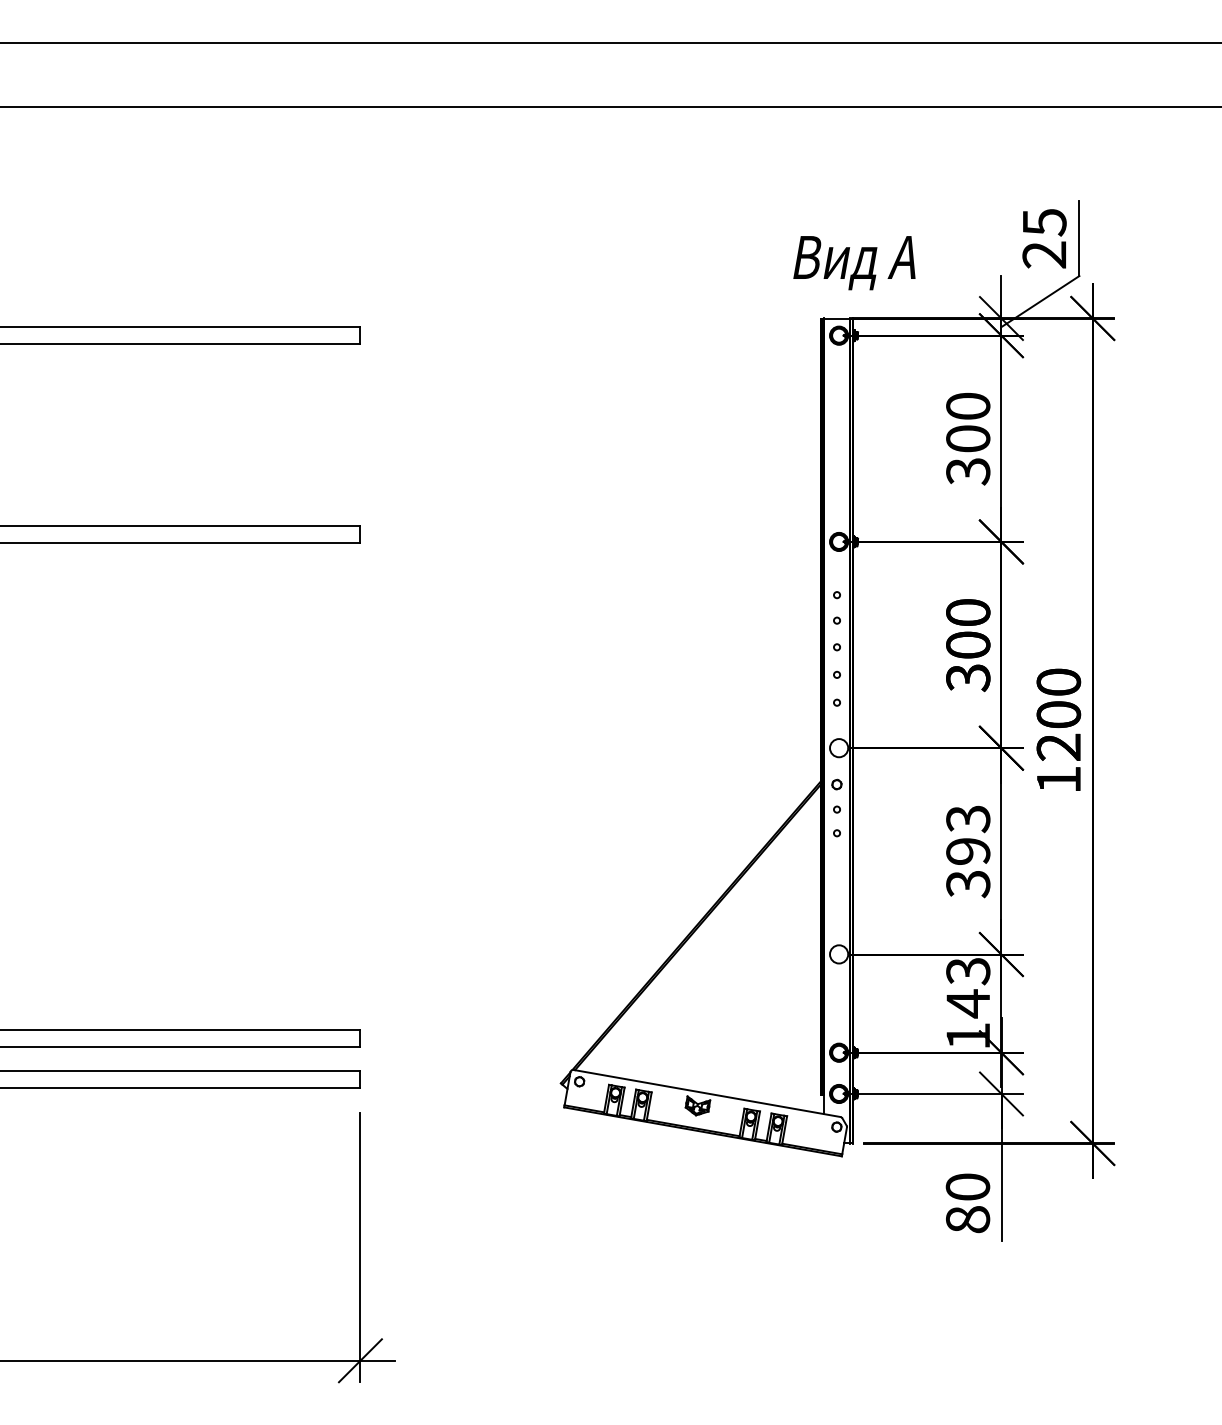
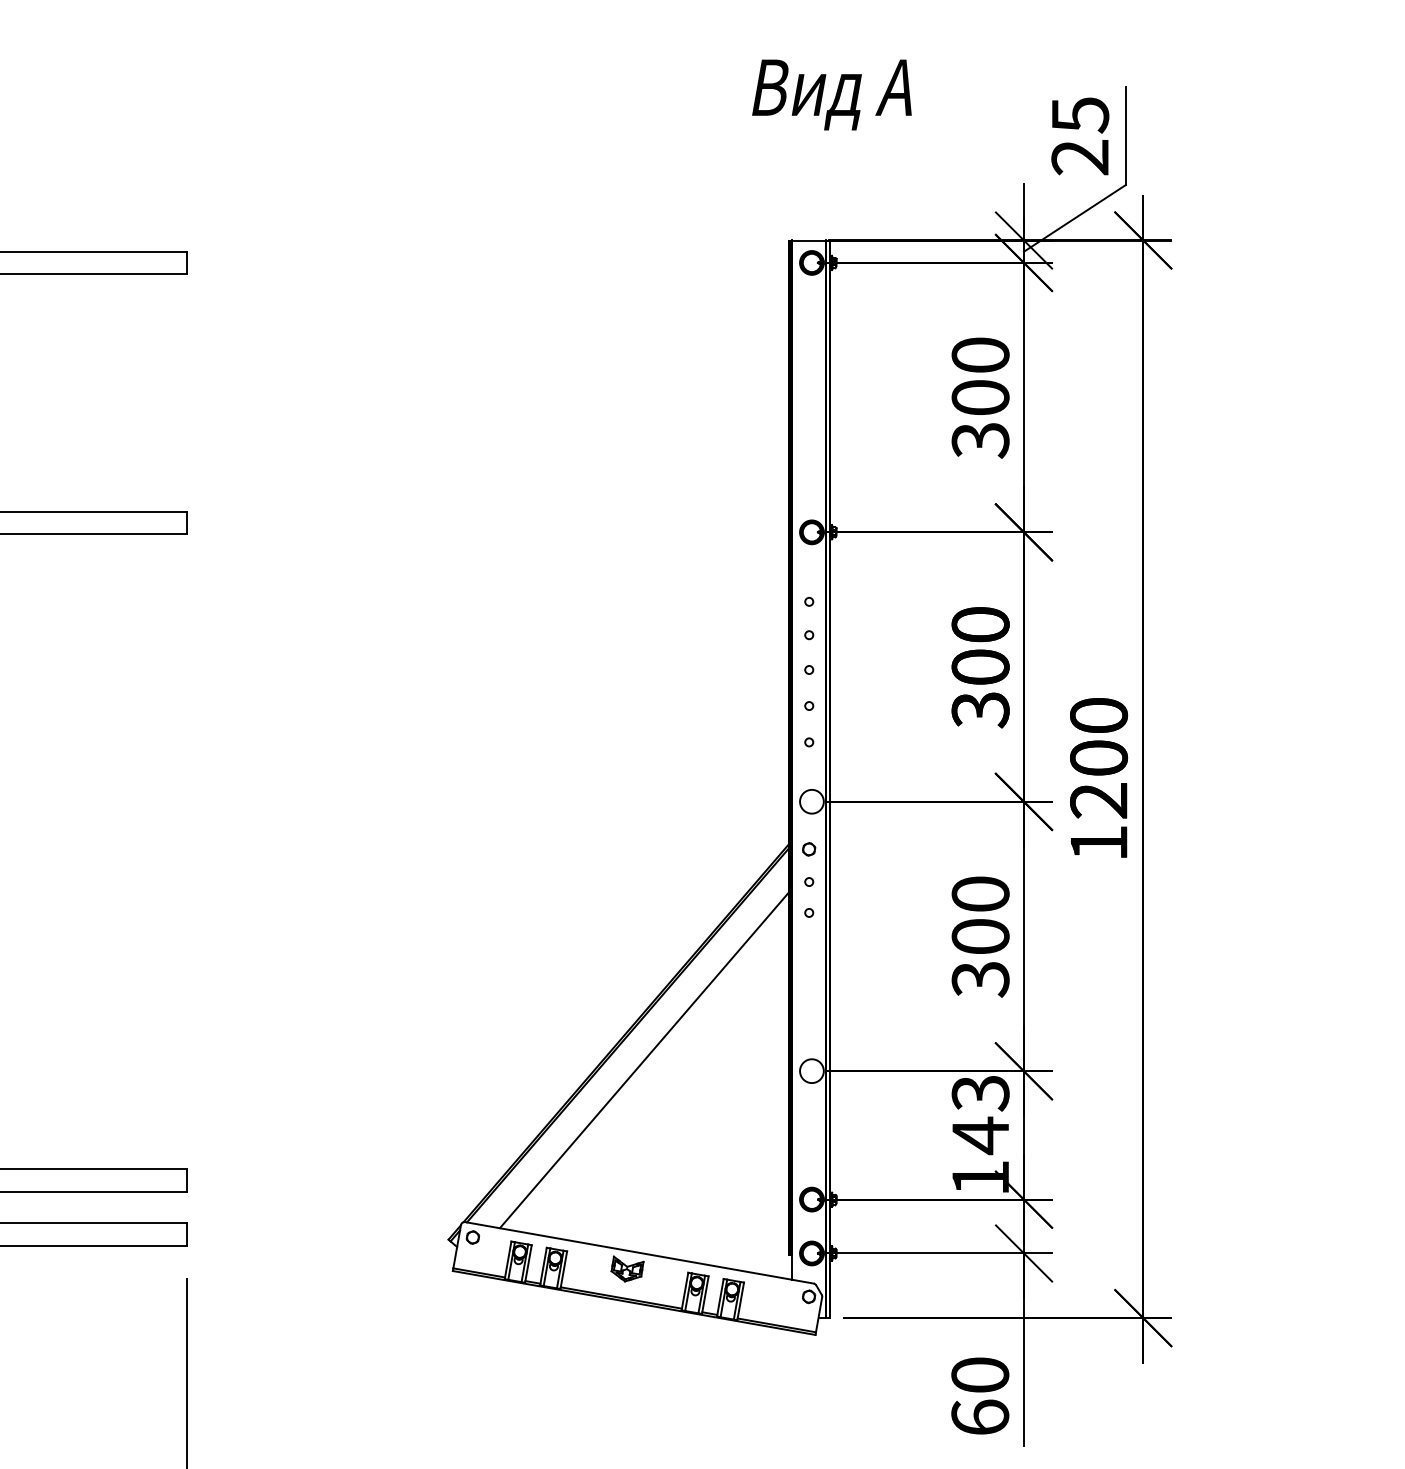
text: (854, 263) -> (832, 95), moved
text: (968, 834) -> (980, 914), 393 -> 300
line: (710, 945) -> (643, 1059), added
text: (967, 1219) -> (979, 1417), 80 -> 60

